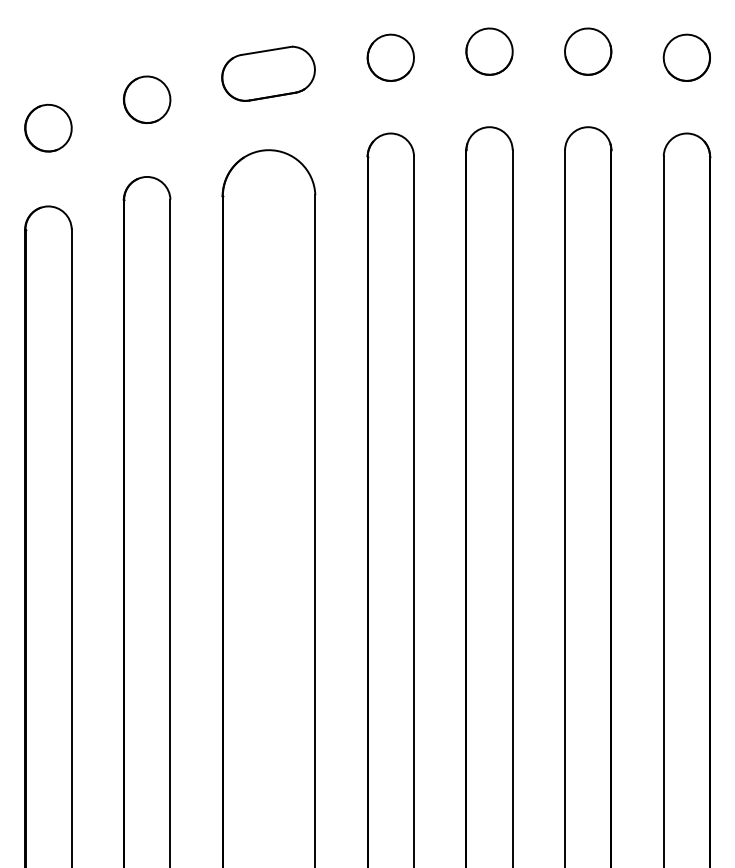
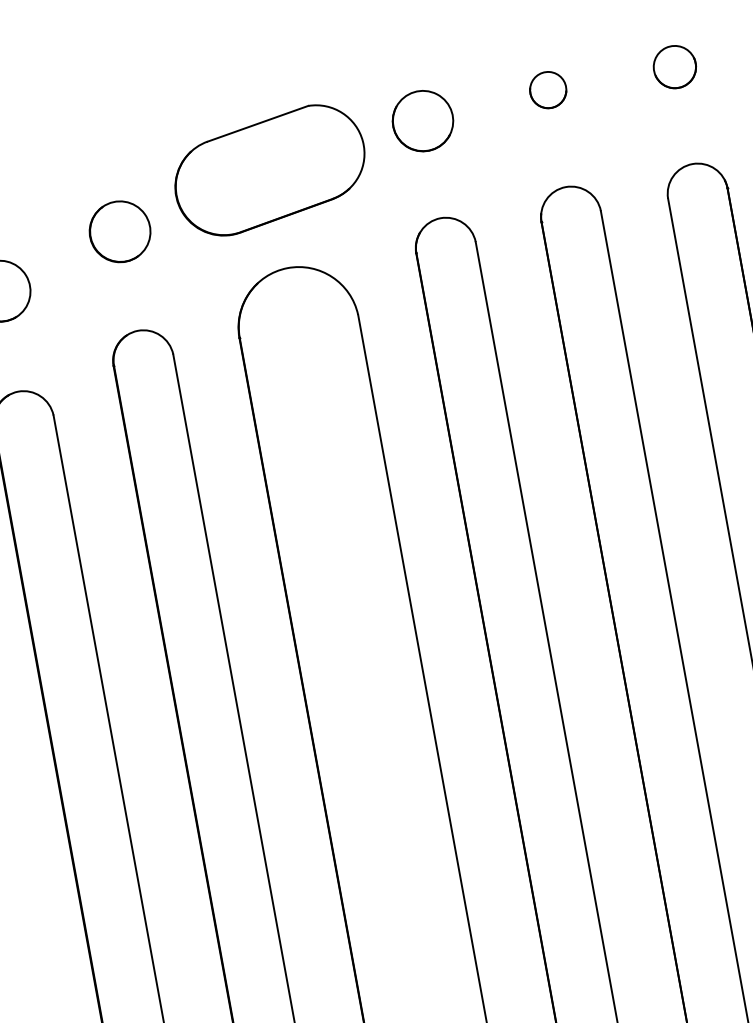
part: (489, 51) -> (548, 89), size x0.6
part: (588, 51) -> (675, 66), size x0.7
part: (268, 73) -> (269, 169), size x1.6

